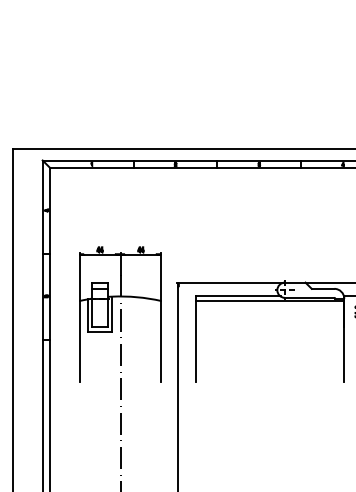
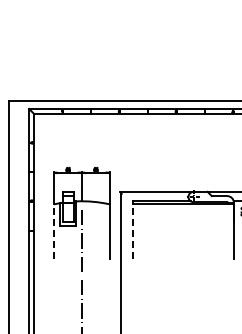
line: (80, 340) -> (54, 231), solid -> dashed
line: (194, 340) -> (132, 231), solid -> dashed

